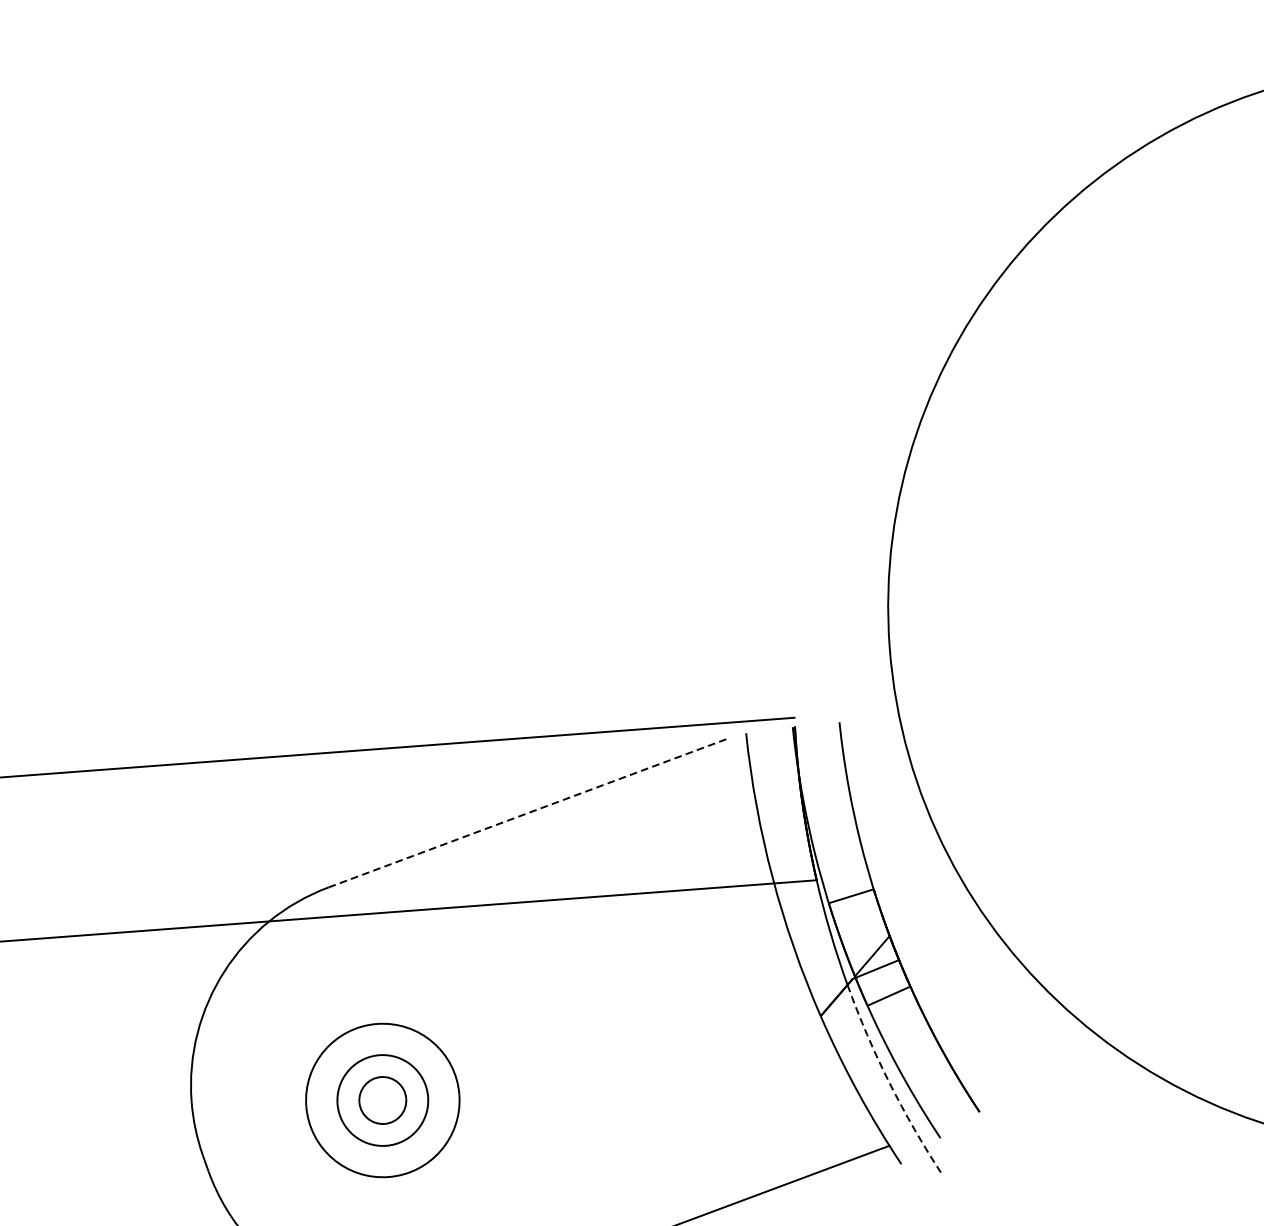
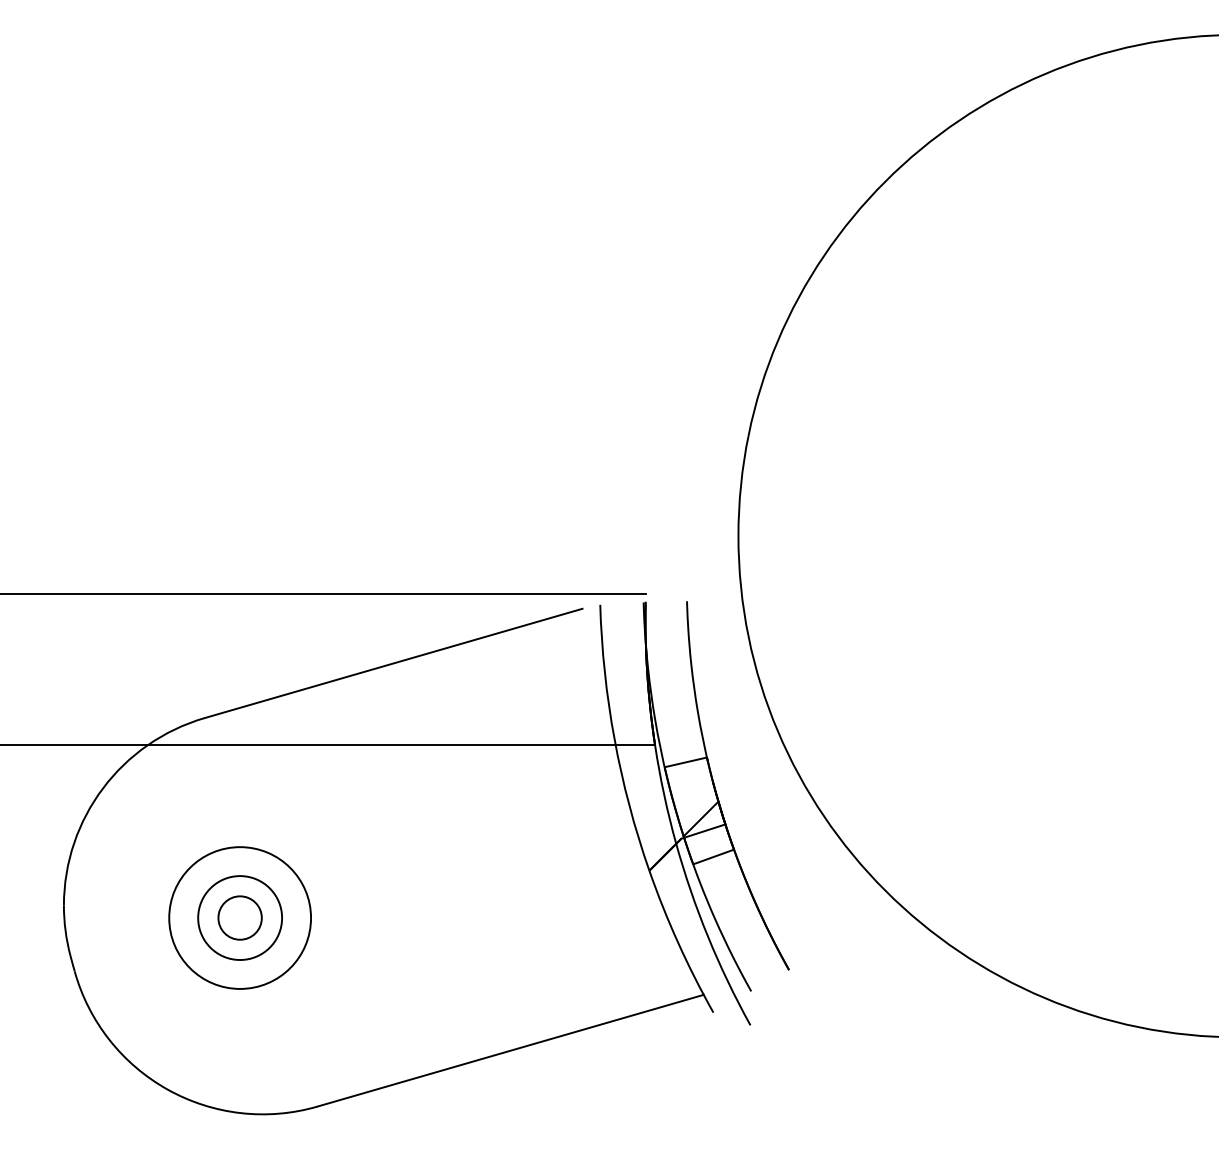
line: (527, 813) -> (393, 663), dashed -> solid
arc: (889, 1082) -> (708, 936), dashed -> solid

